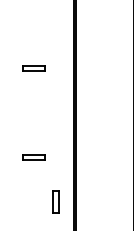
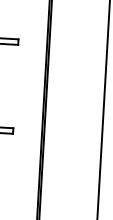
part: (55, 201) -> (21, 175), removed

